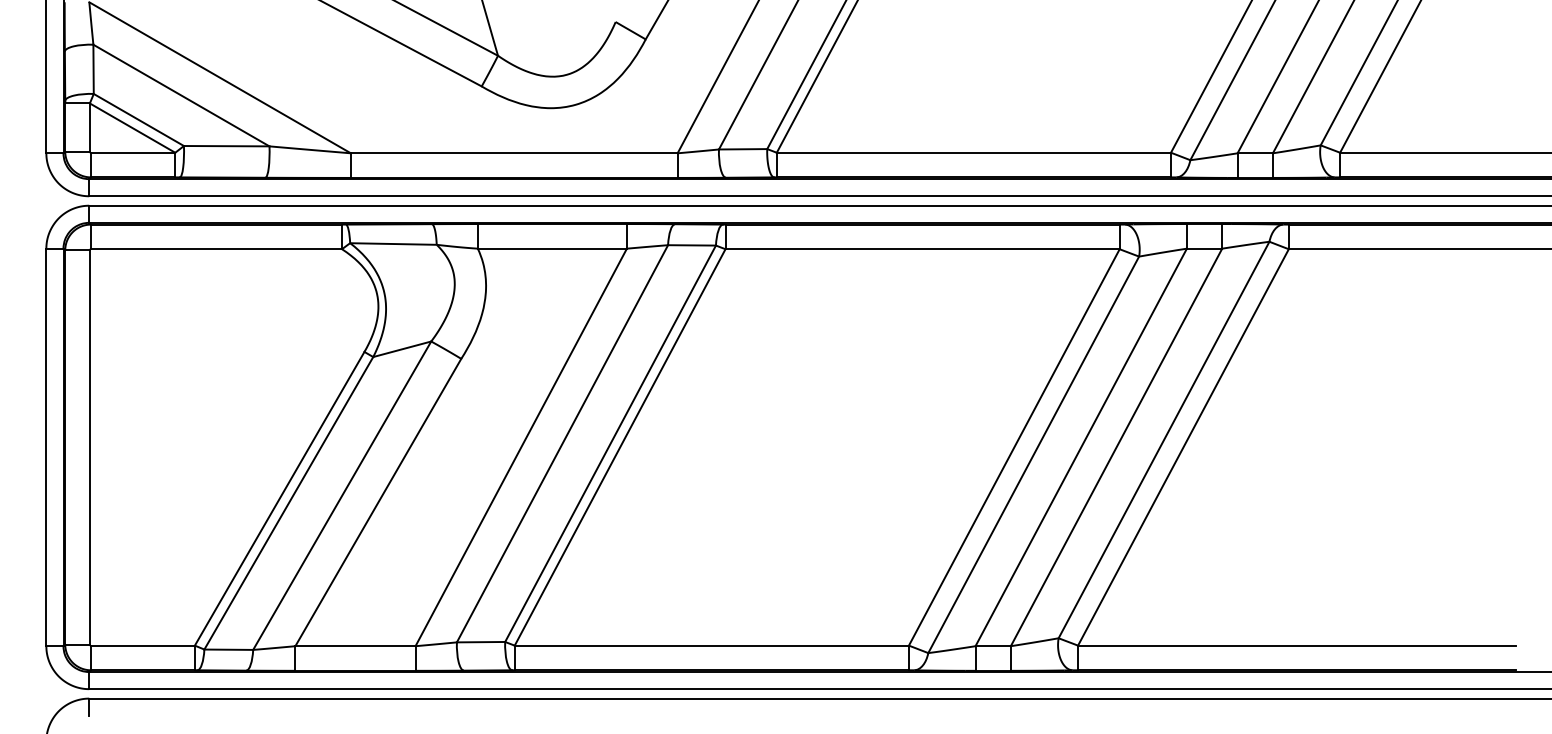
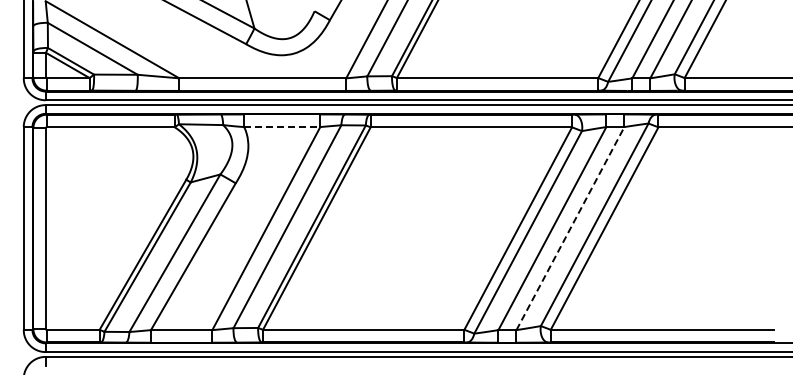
line: (552, 249) -> (282, 127), solid -> dashed
line: (1116, 447) -> (570, 228), solid -> dashed

